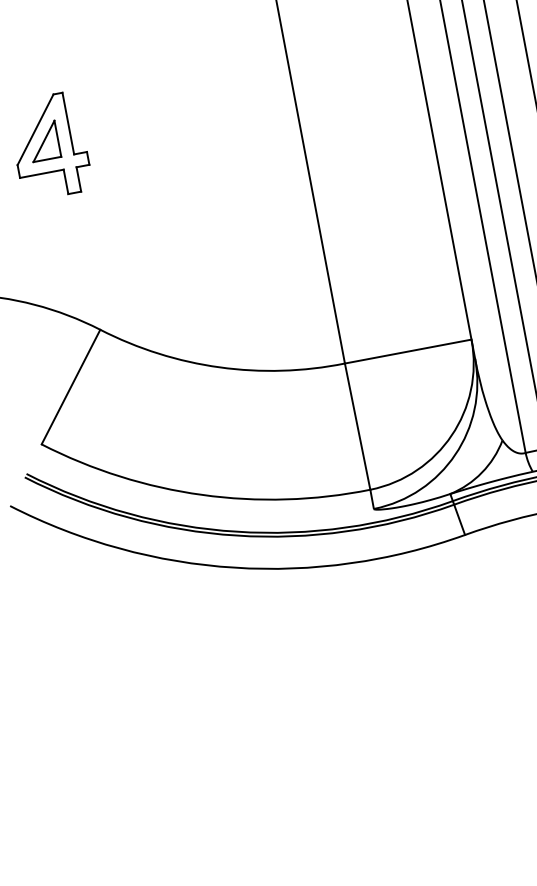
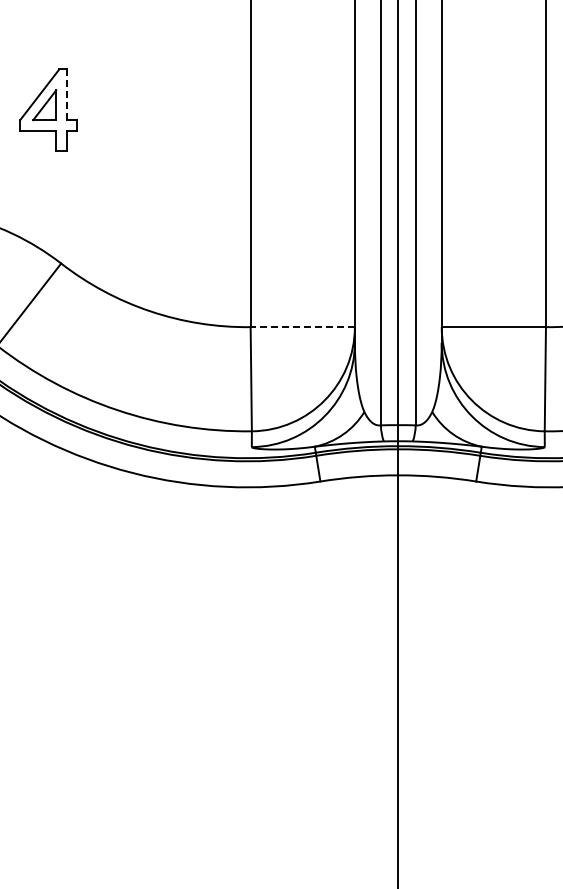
line: (68, 124) -> (66, 95), solid -> dashed
line: (407, 352) -> (302, 327), solid -> dashed

